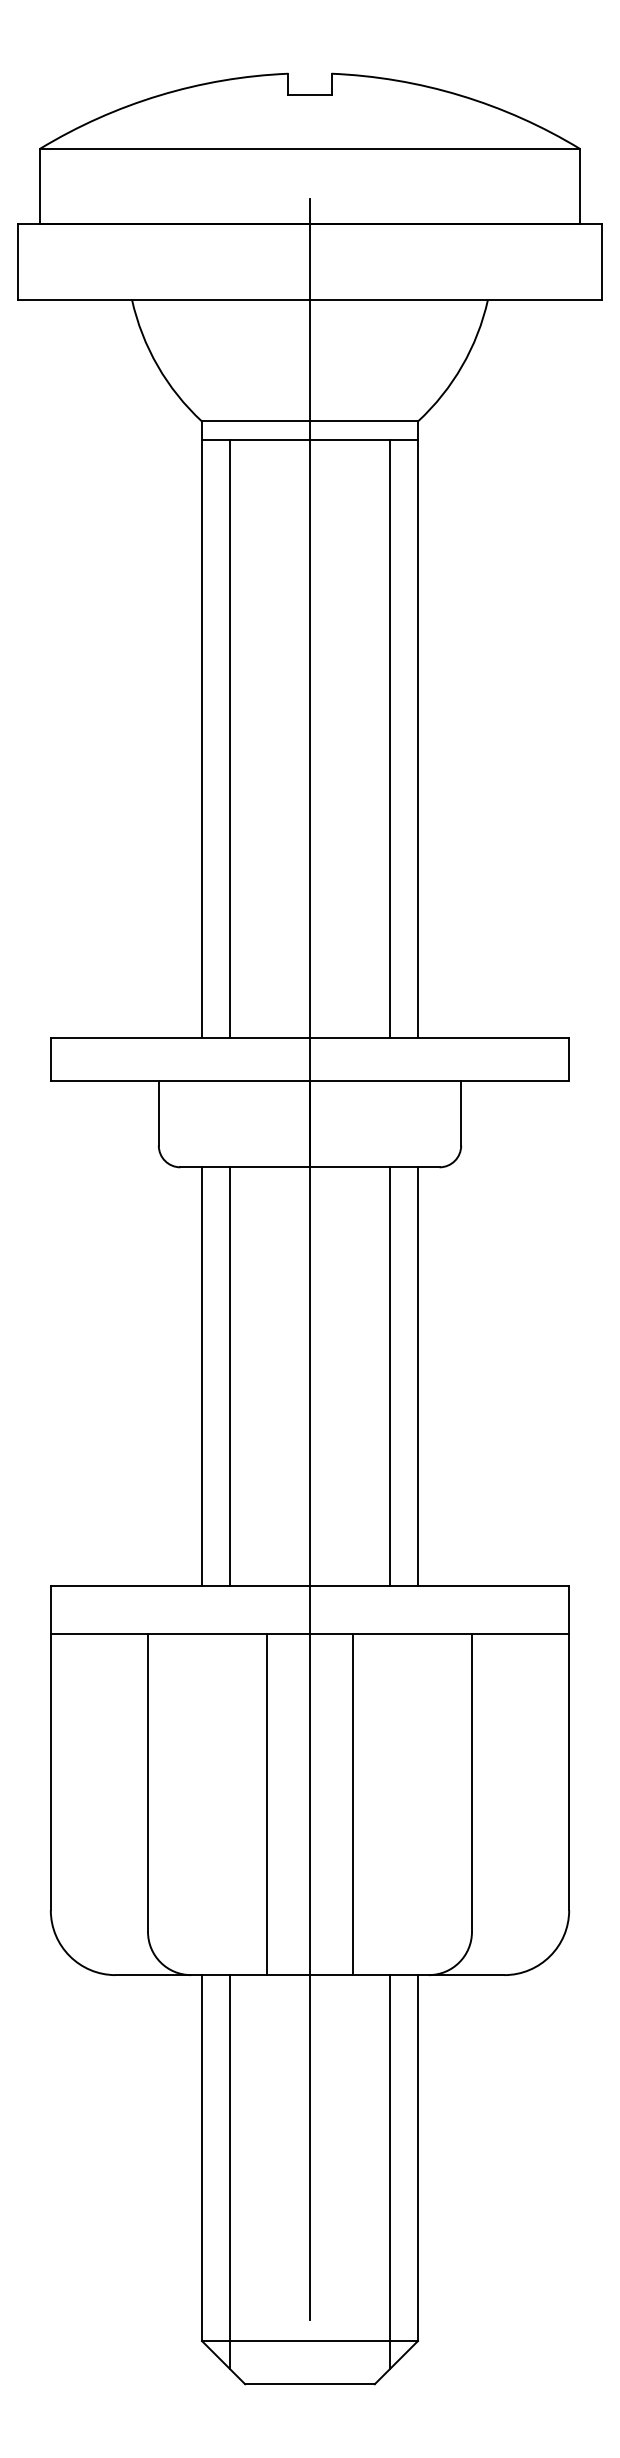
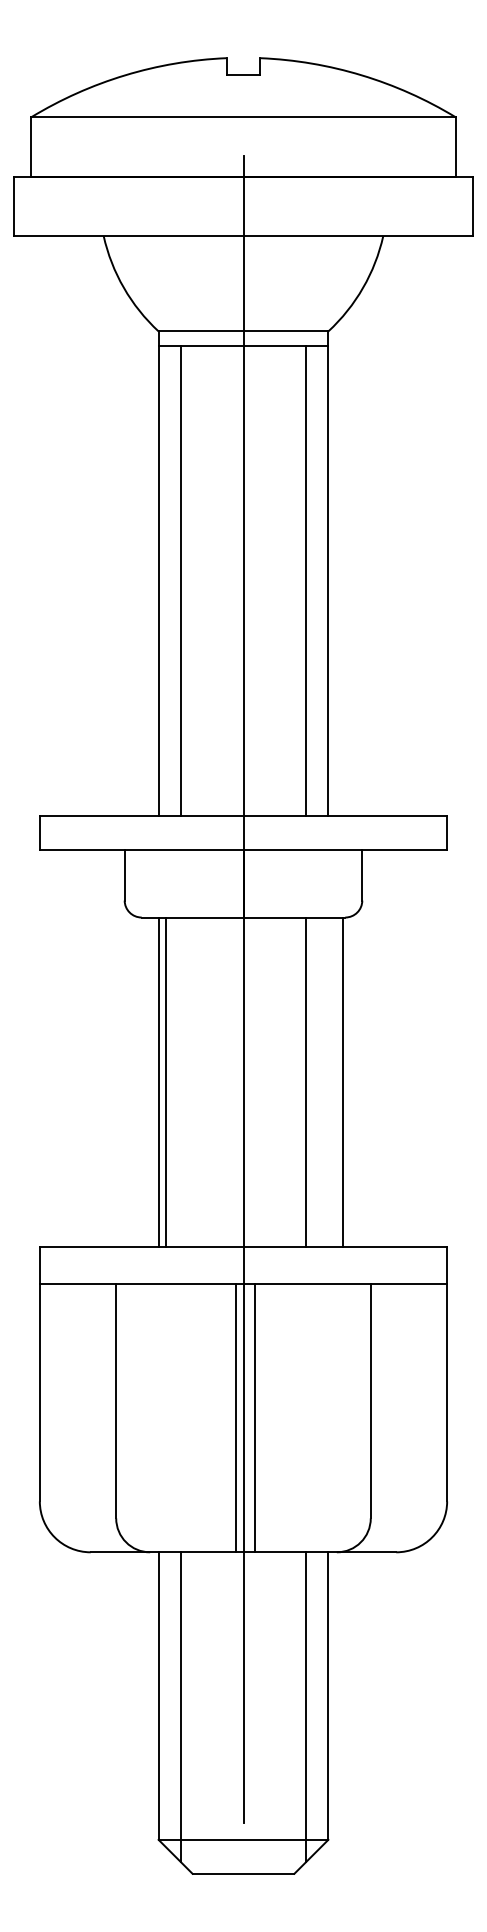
line: (230, 1376) -> (166, 1081), moved
line: (417, 1376) -> (342, 1081), moved
line: (266, 1804) -> (236, 1418), moved
line: (353, 1804) -> (254, 1418), moved

